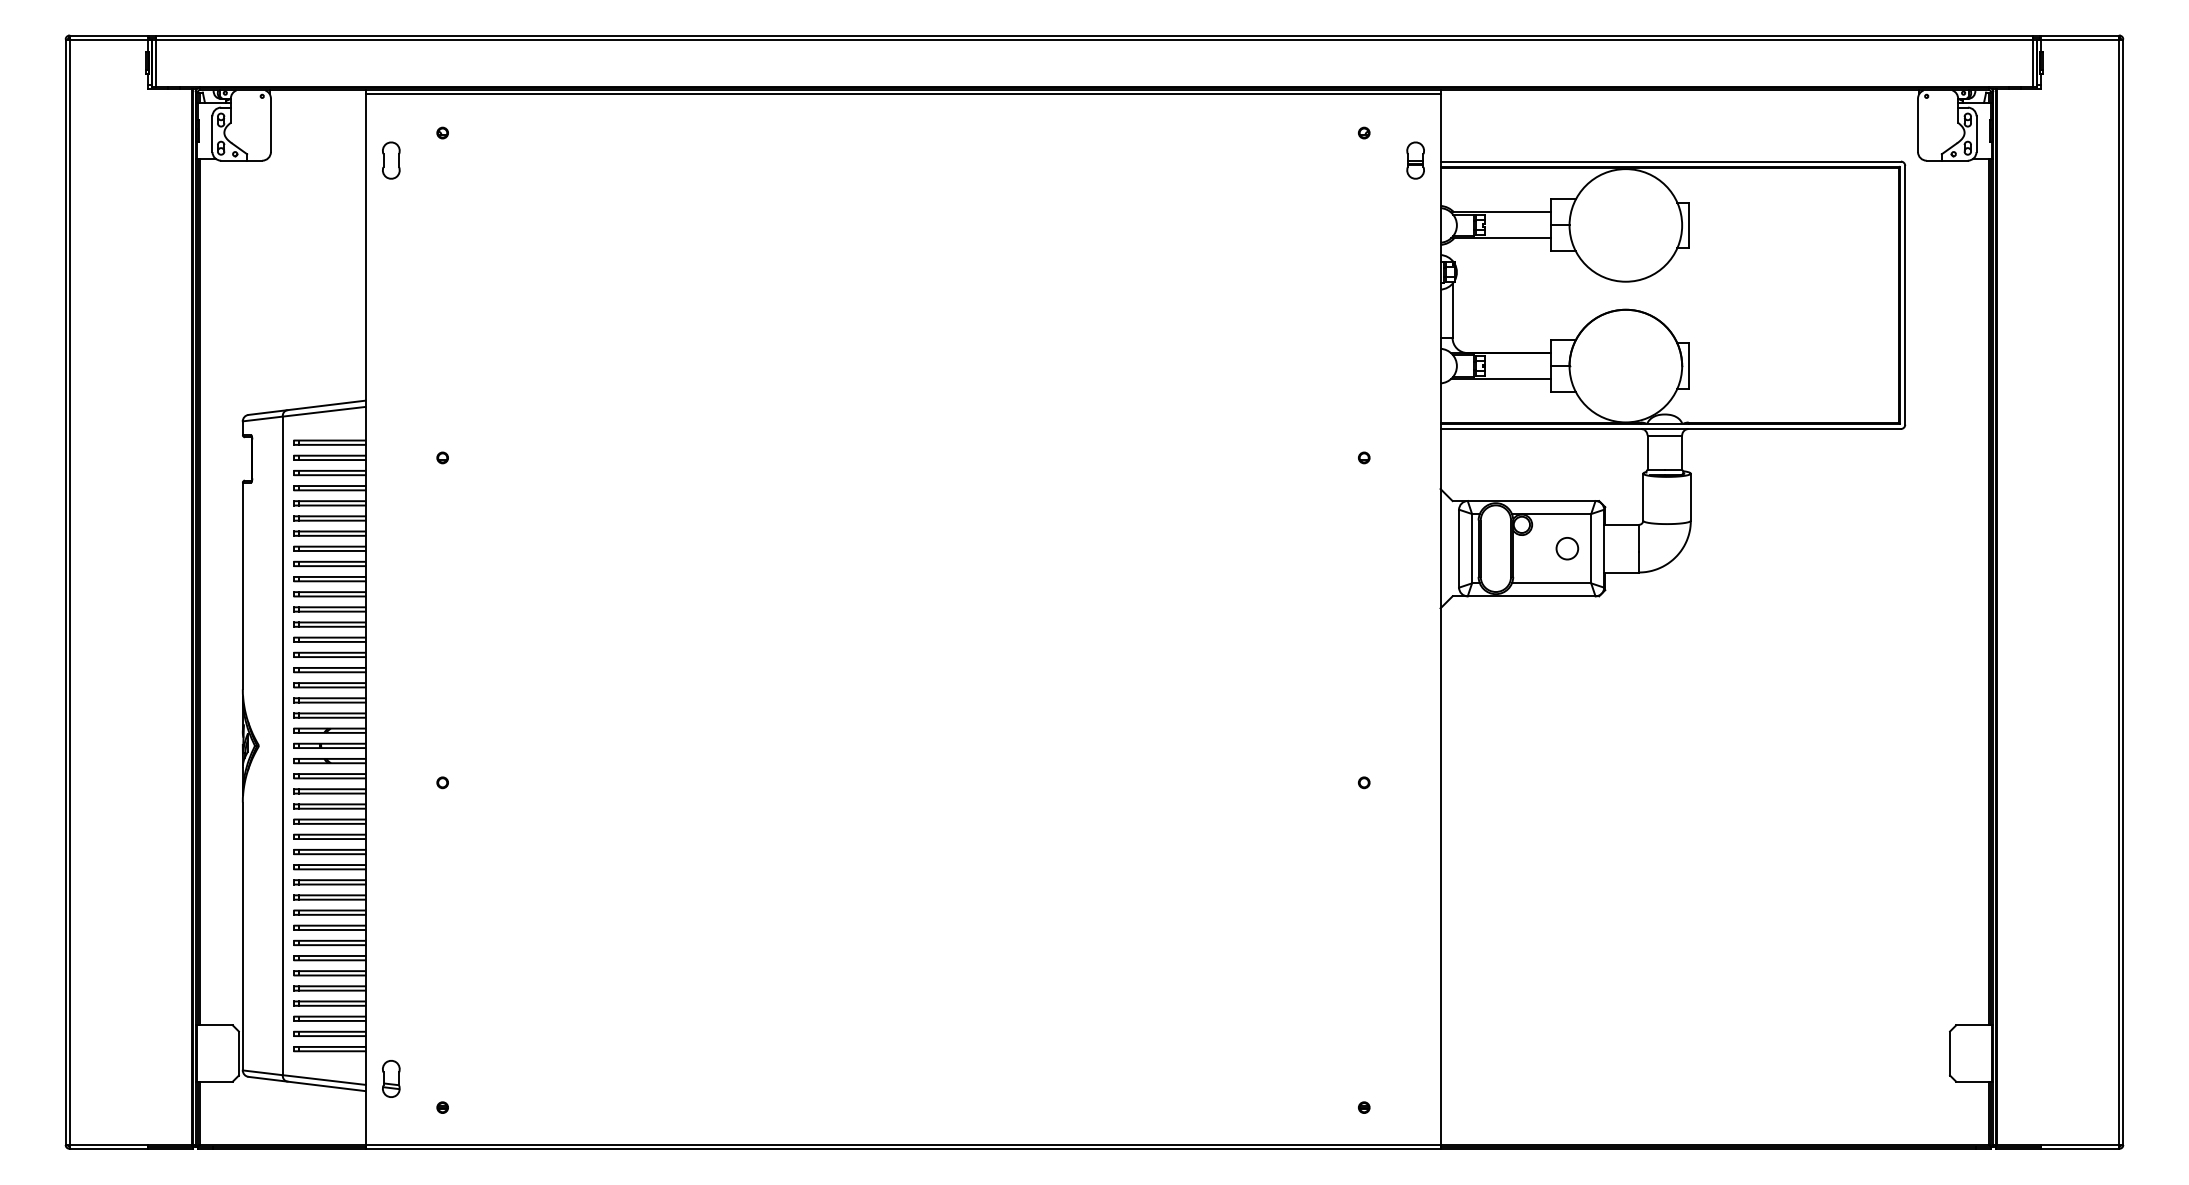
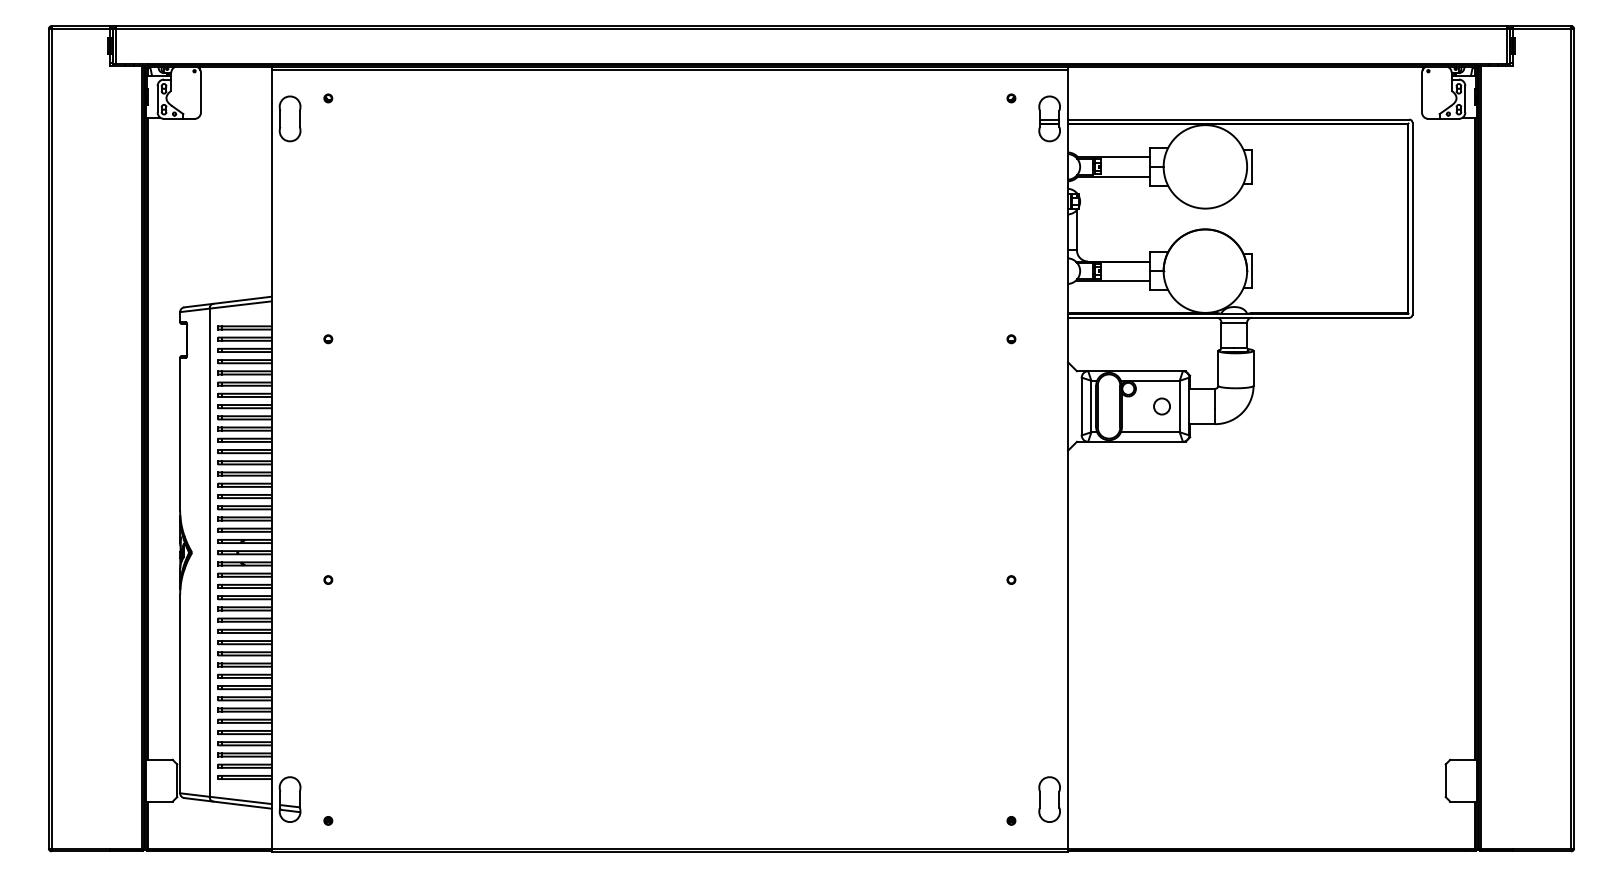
part: (391, 160) -> (290, 118), size x1.67
part: (1415, 160) -> (1049, 118), size x1.67
part: (391, 1078) -> (290, 799), size x1.67
part: (1415, 1078) -> (1049, 799), added

